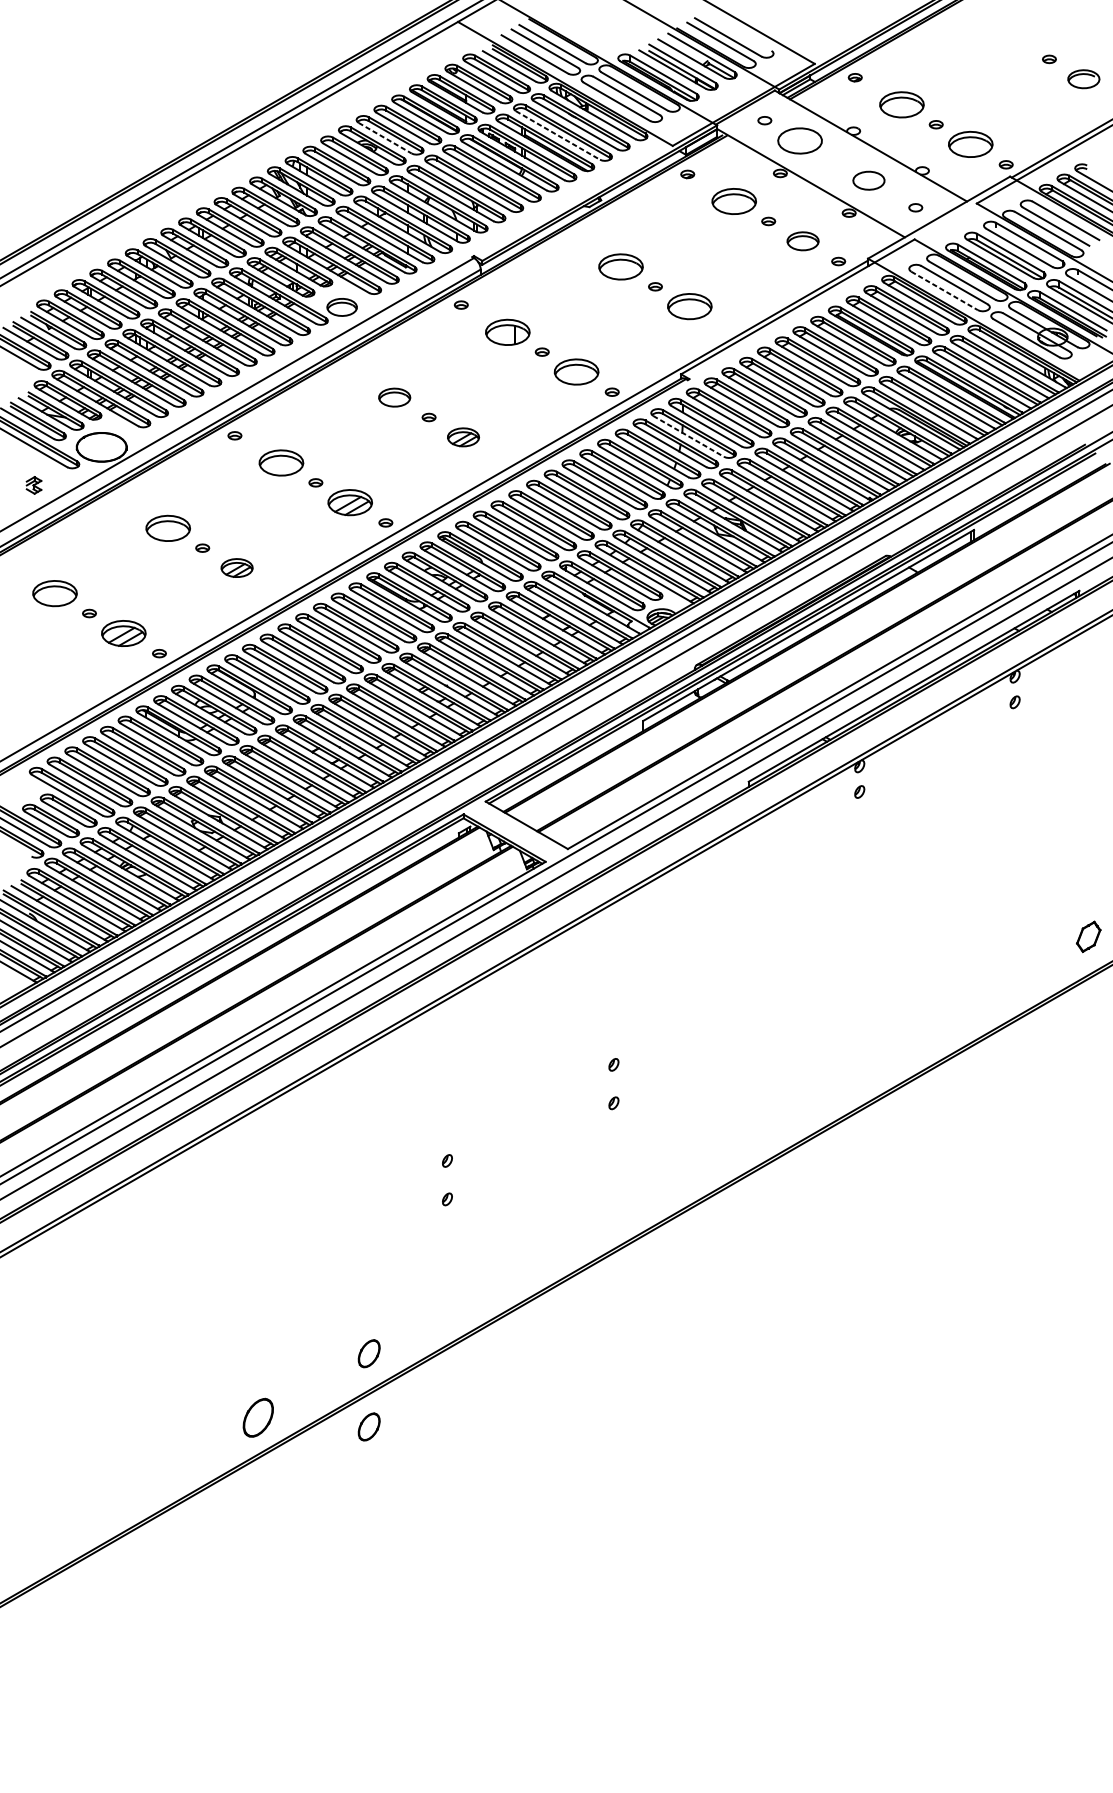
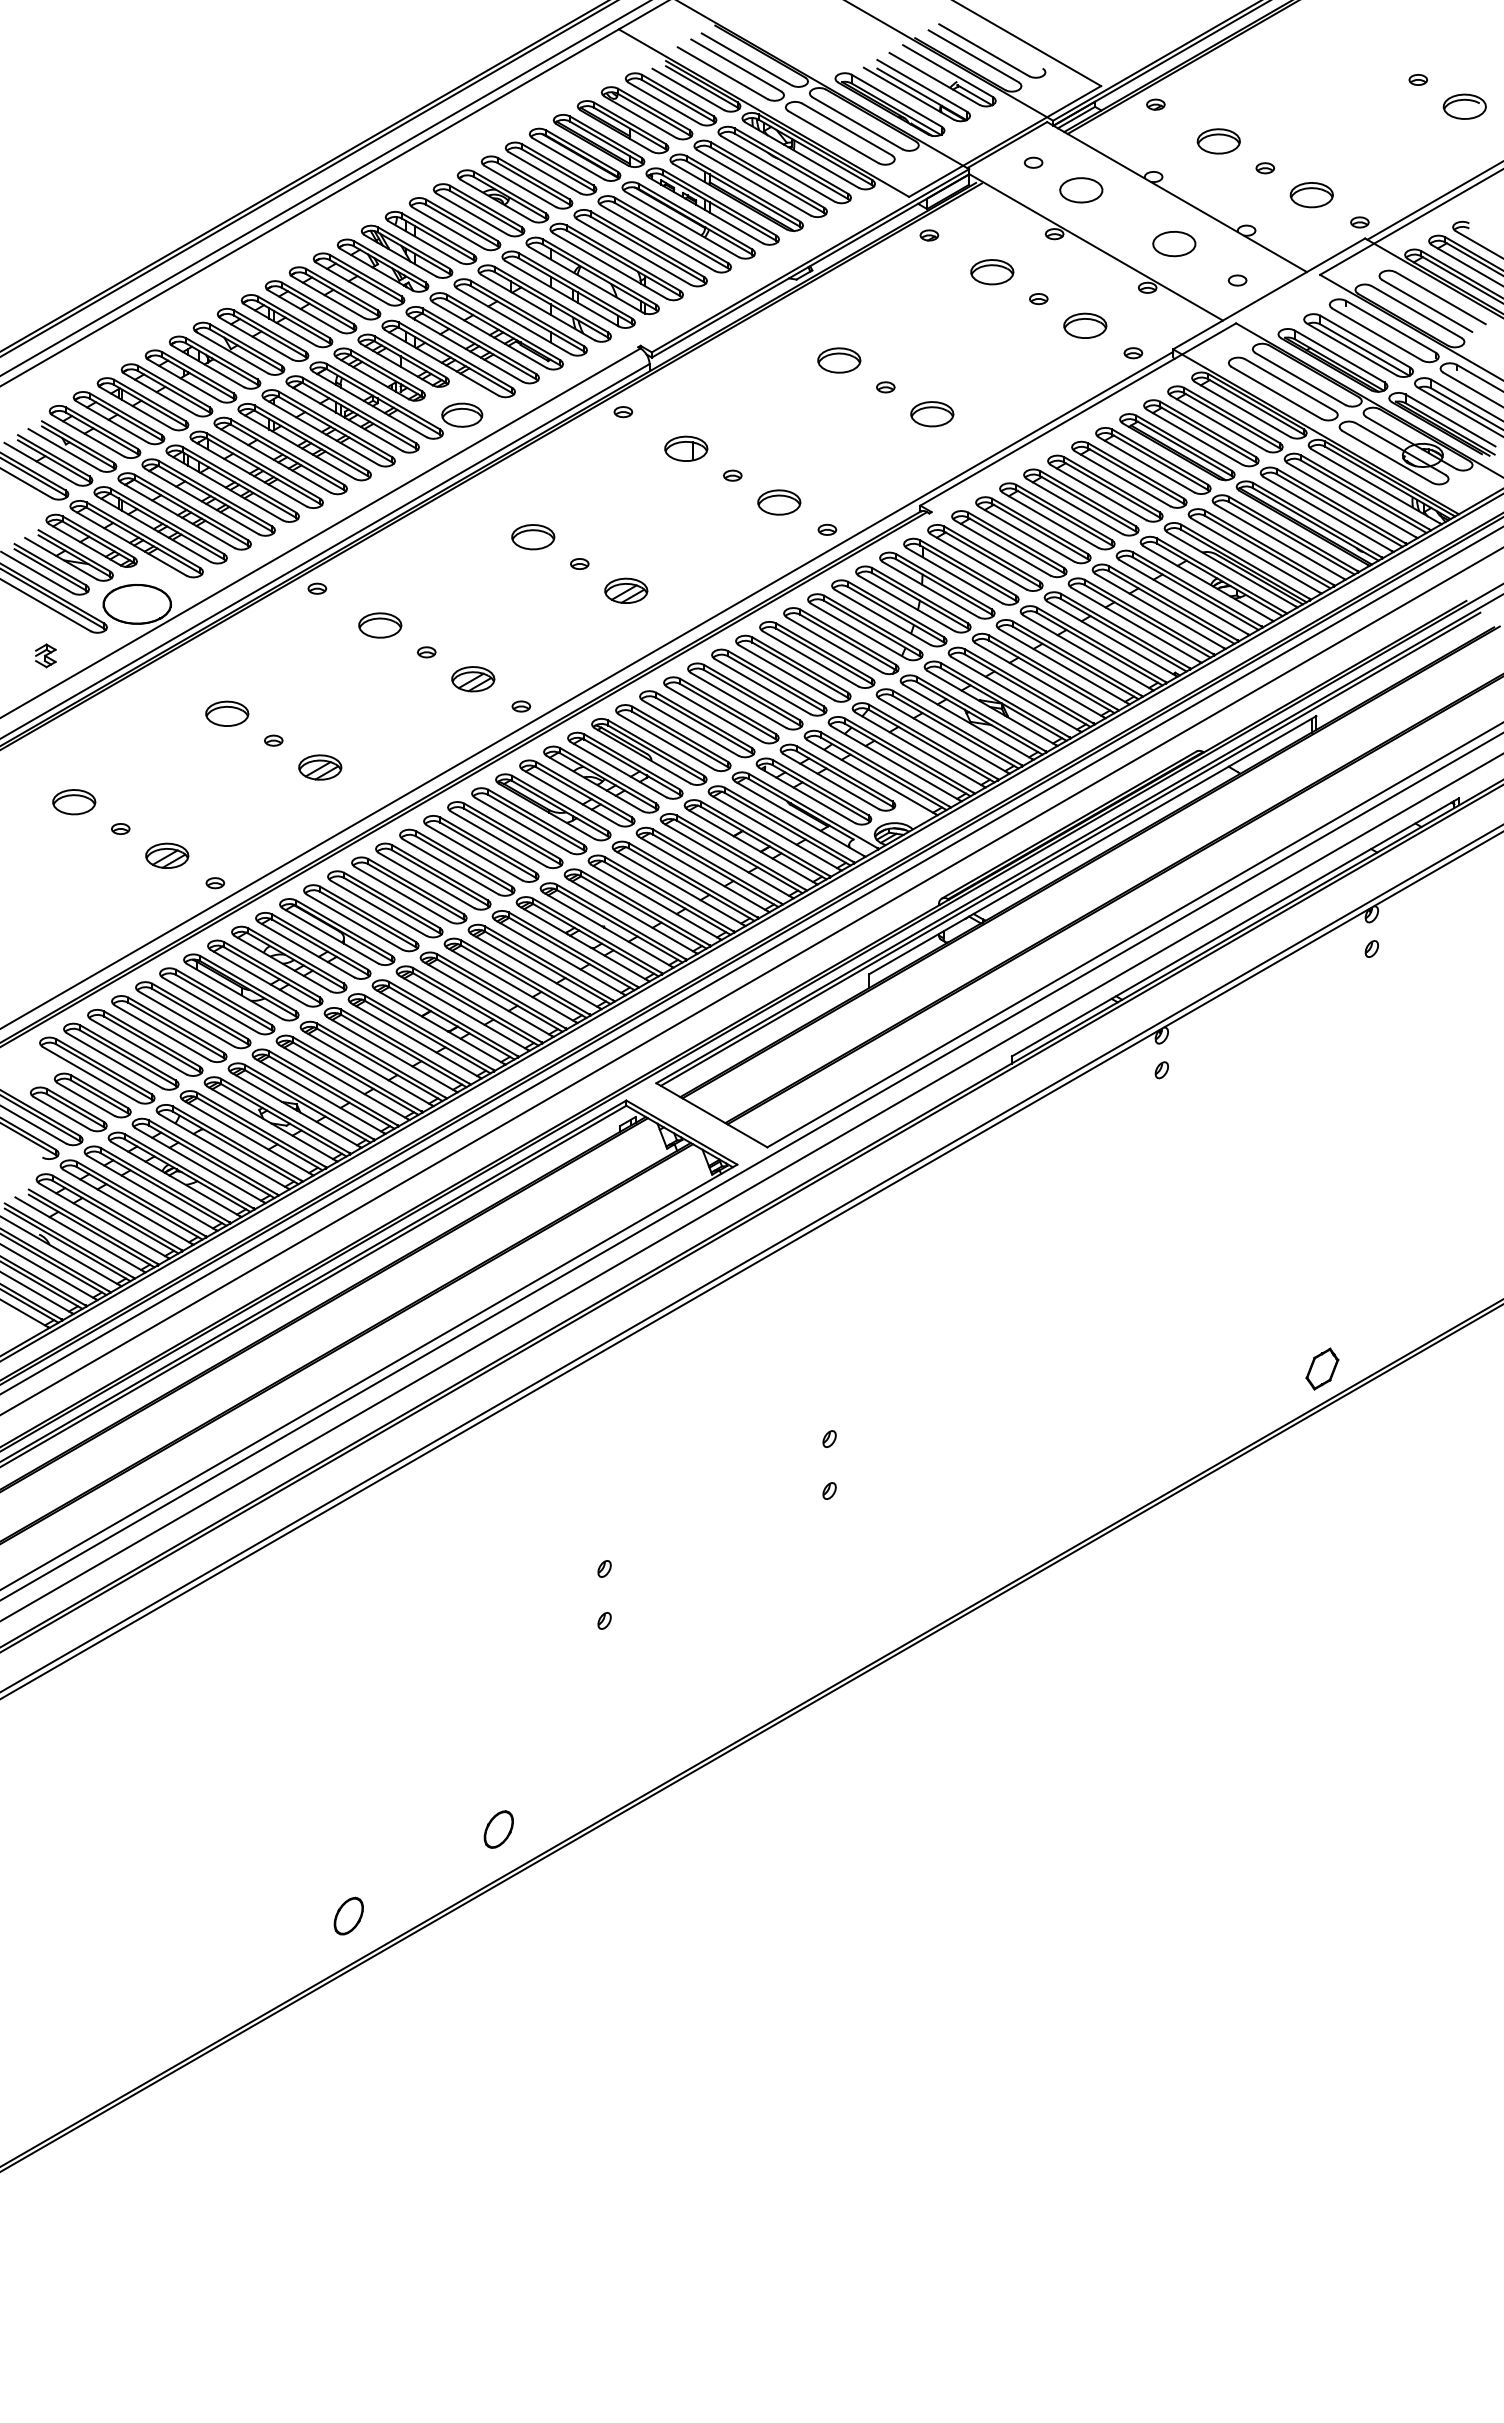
part: (901, 104) -> (1218, 141), size x0.71
line: (557, 135) -> (753, 182), dashed -> solid
line: (385, 138) -> (520, 186), dashed -> solid
part: (800, 141) -> (1081, 190), size x0.71
part: (970, 144) -> (1311, 195), size x0.71
part: (734, 201) -> (992, 272), size x0.71
part: (621, 266) -> (839, 360), size x0.71
line: (944, 290) -> (1276, 392), dashed -> solid
part: (690, 306) -> (932, 414), size x0.71
part: (508, 332) -> (686, 448), size x0.71
part: (576, 371) -> (779, 502), size x0.71
line: (689, 436) -> (931, 589), dashed -> solid
part: (281, 462) -> (380, 625), size x0.71
part: (350, 502) -> (473, 679), size x0.71
part: (168, 528) -> (227, 713), size x0.71
part: (55, 593) -> (74, 802), size x0.71
part: (124, 633) -> (167, 855), size x0.71
part: (1088, 936) -> (1322, 1368), moved
part: (257, 1417) -> (348, 1915), size x0.71
part: (368, 1426) -> (498, 1928), removed

